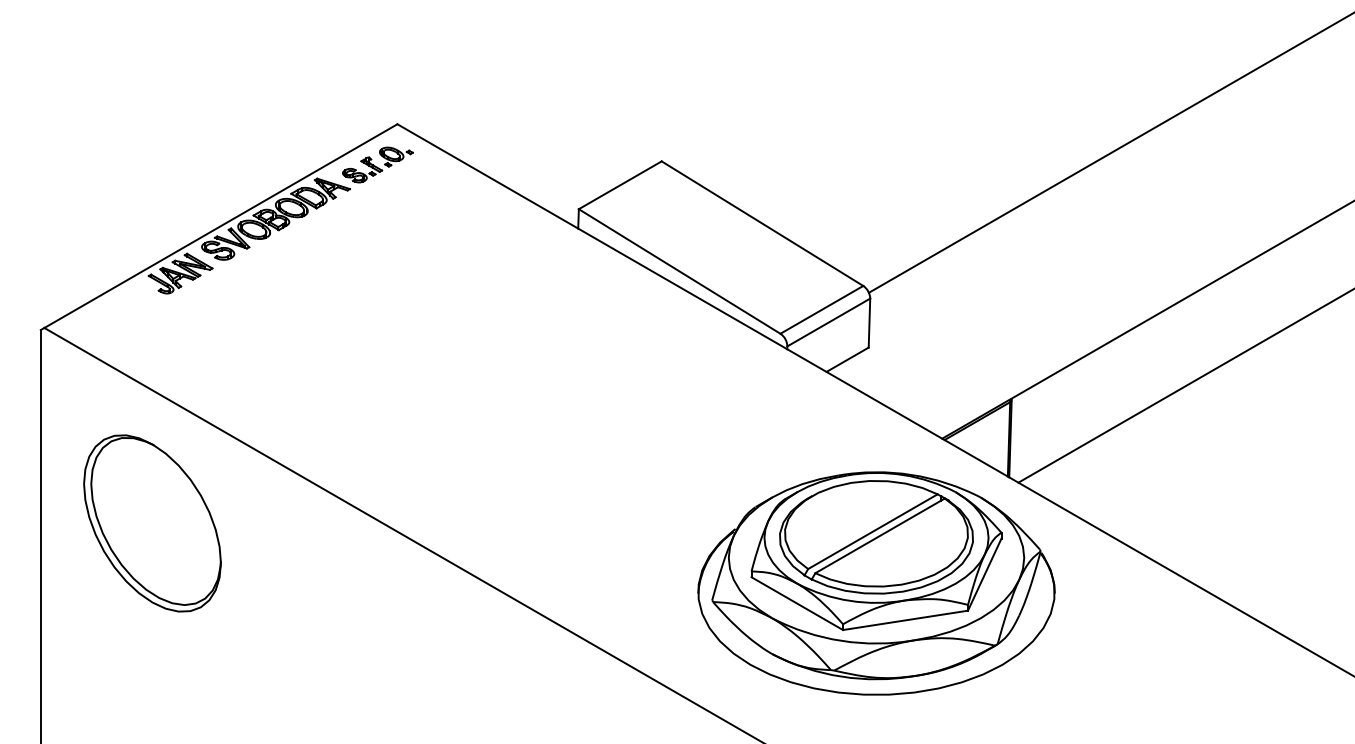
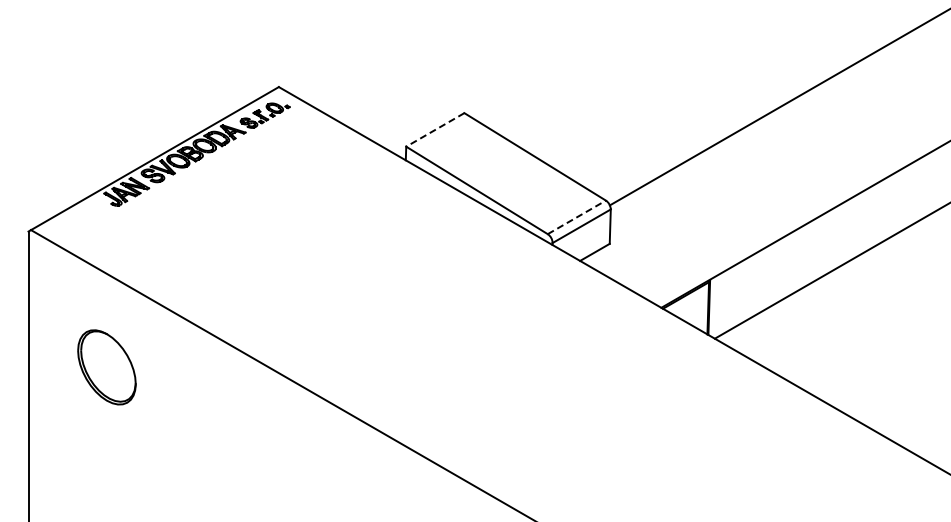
line: (620, 184) -> (435, 129), solid -> dashed
line: (821, 310) -> (576, 217), solid -> dashed
part: (151, 523) -> (106, 367), size x0.6
part: (876, 583) -> (615, 409), removed

